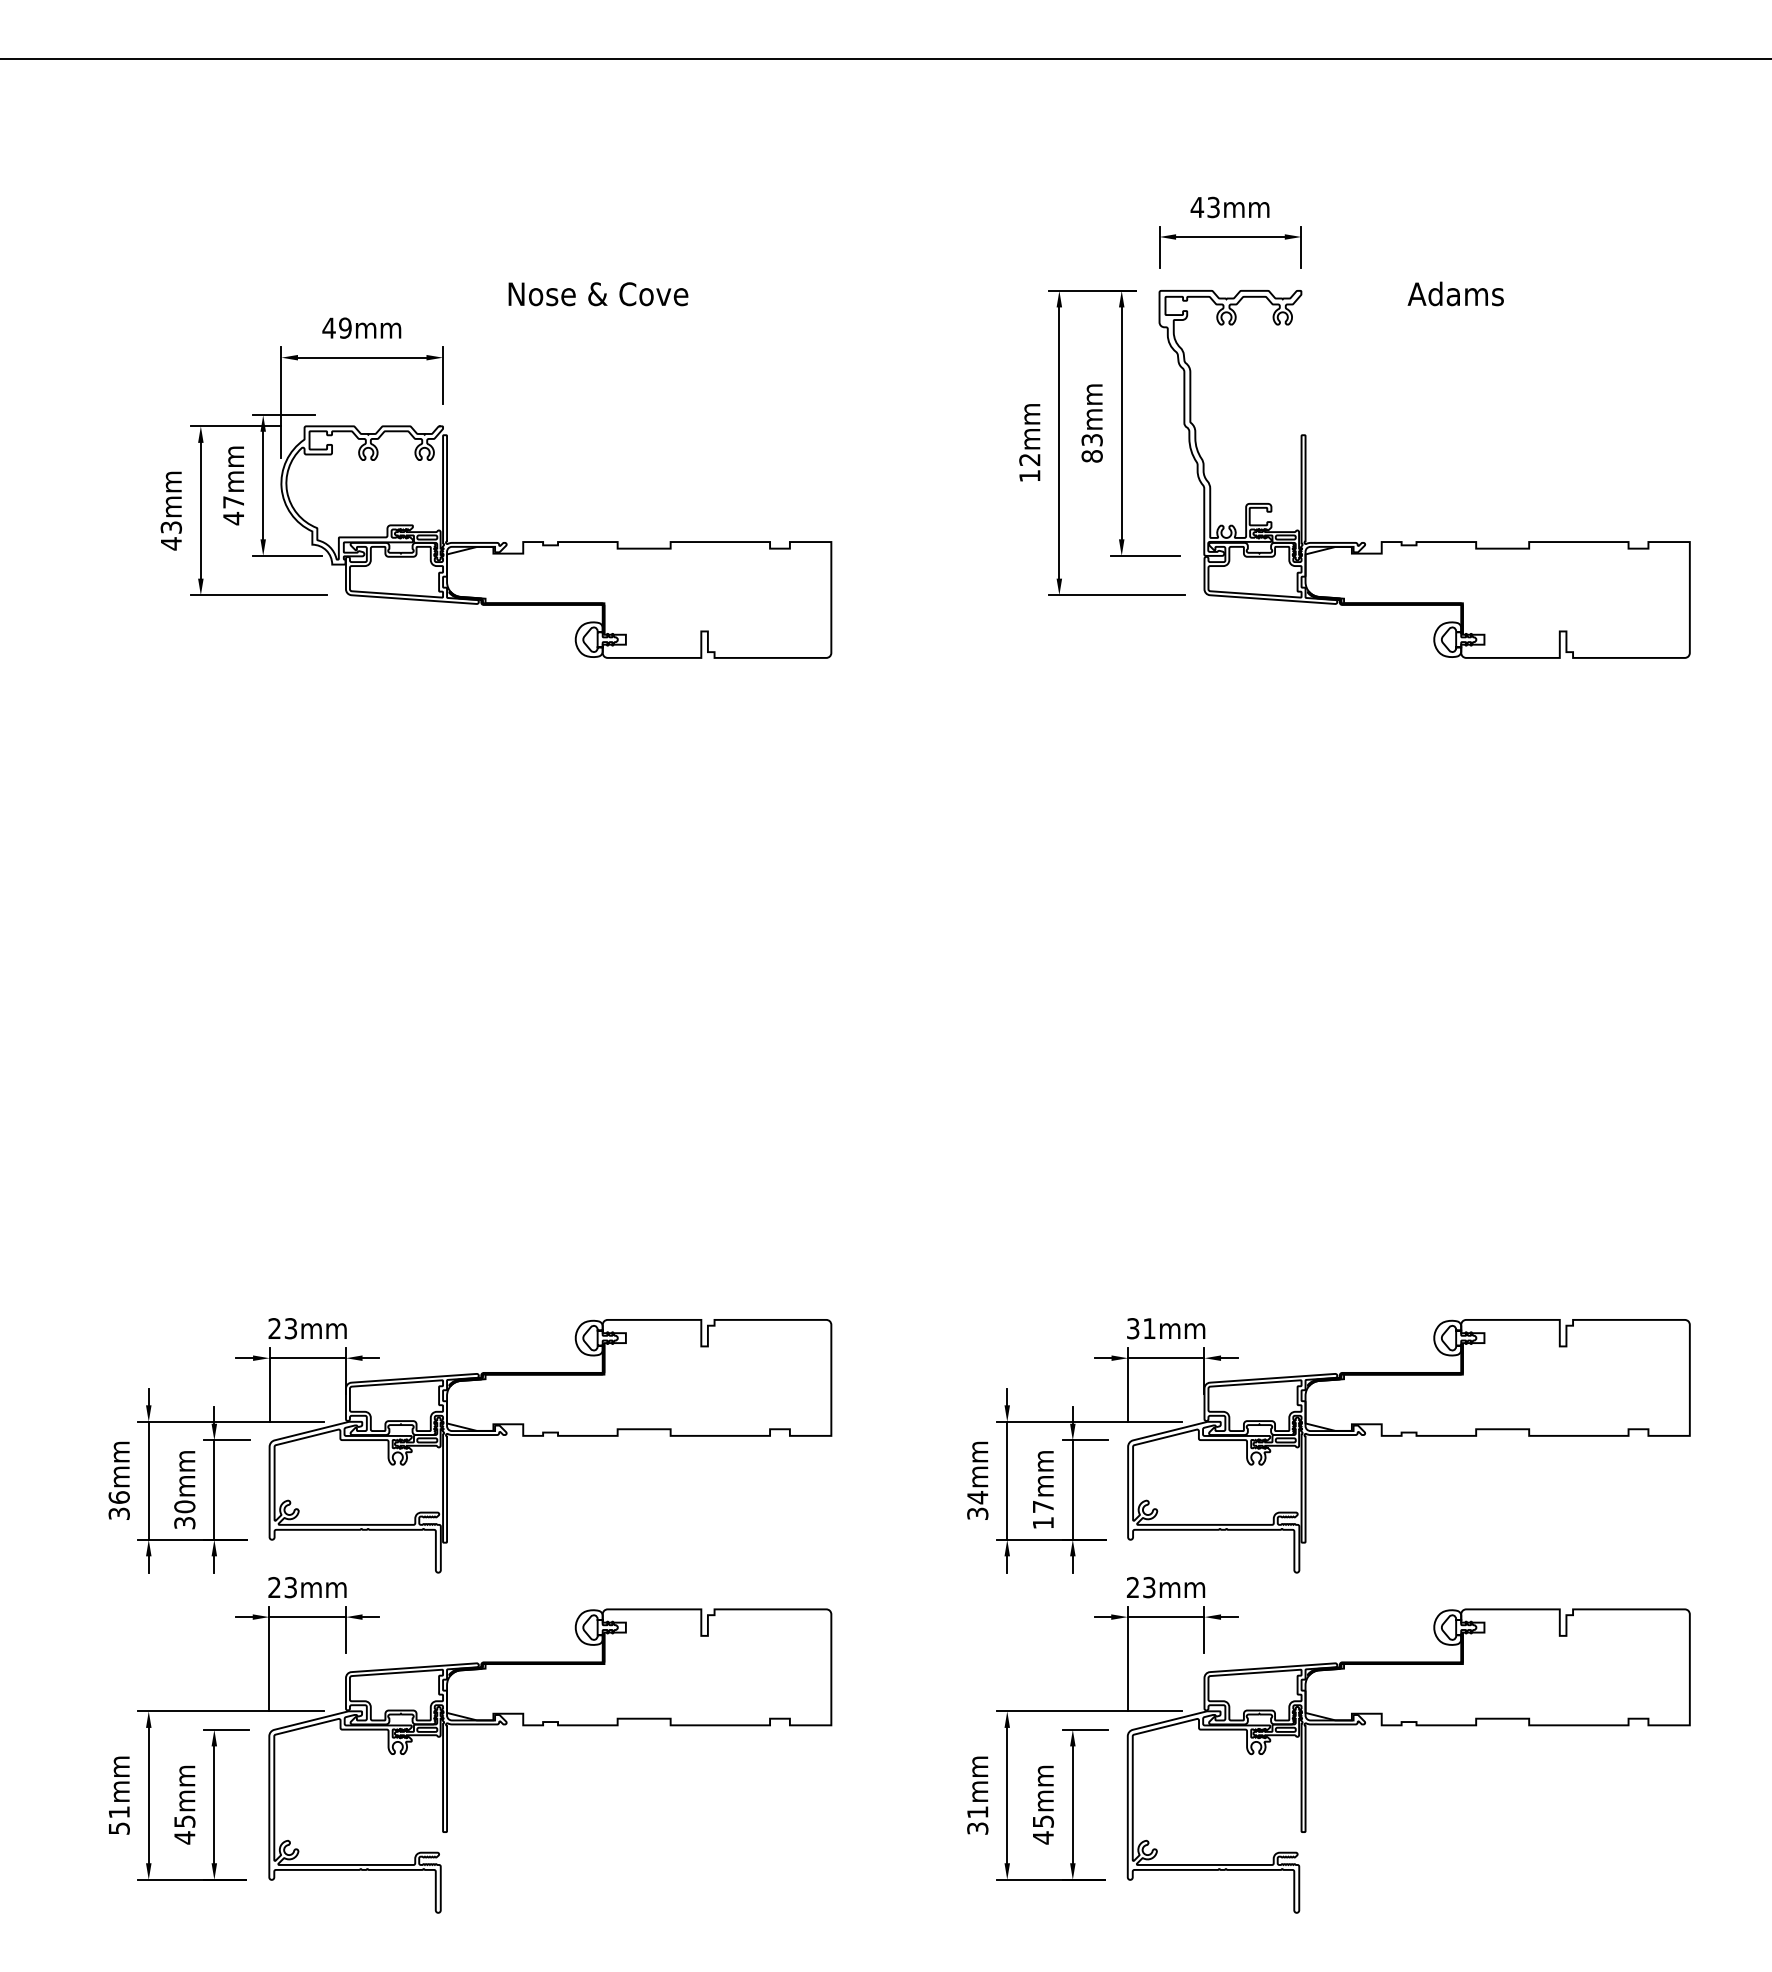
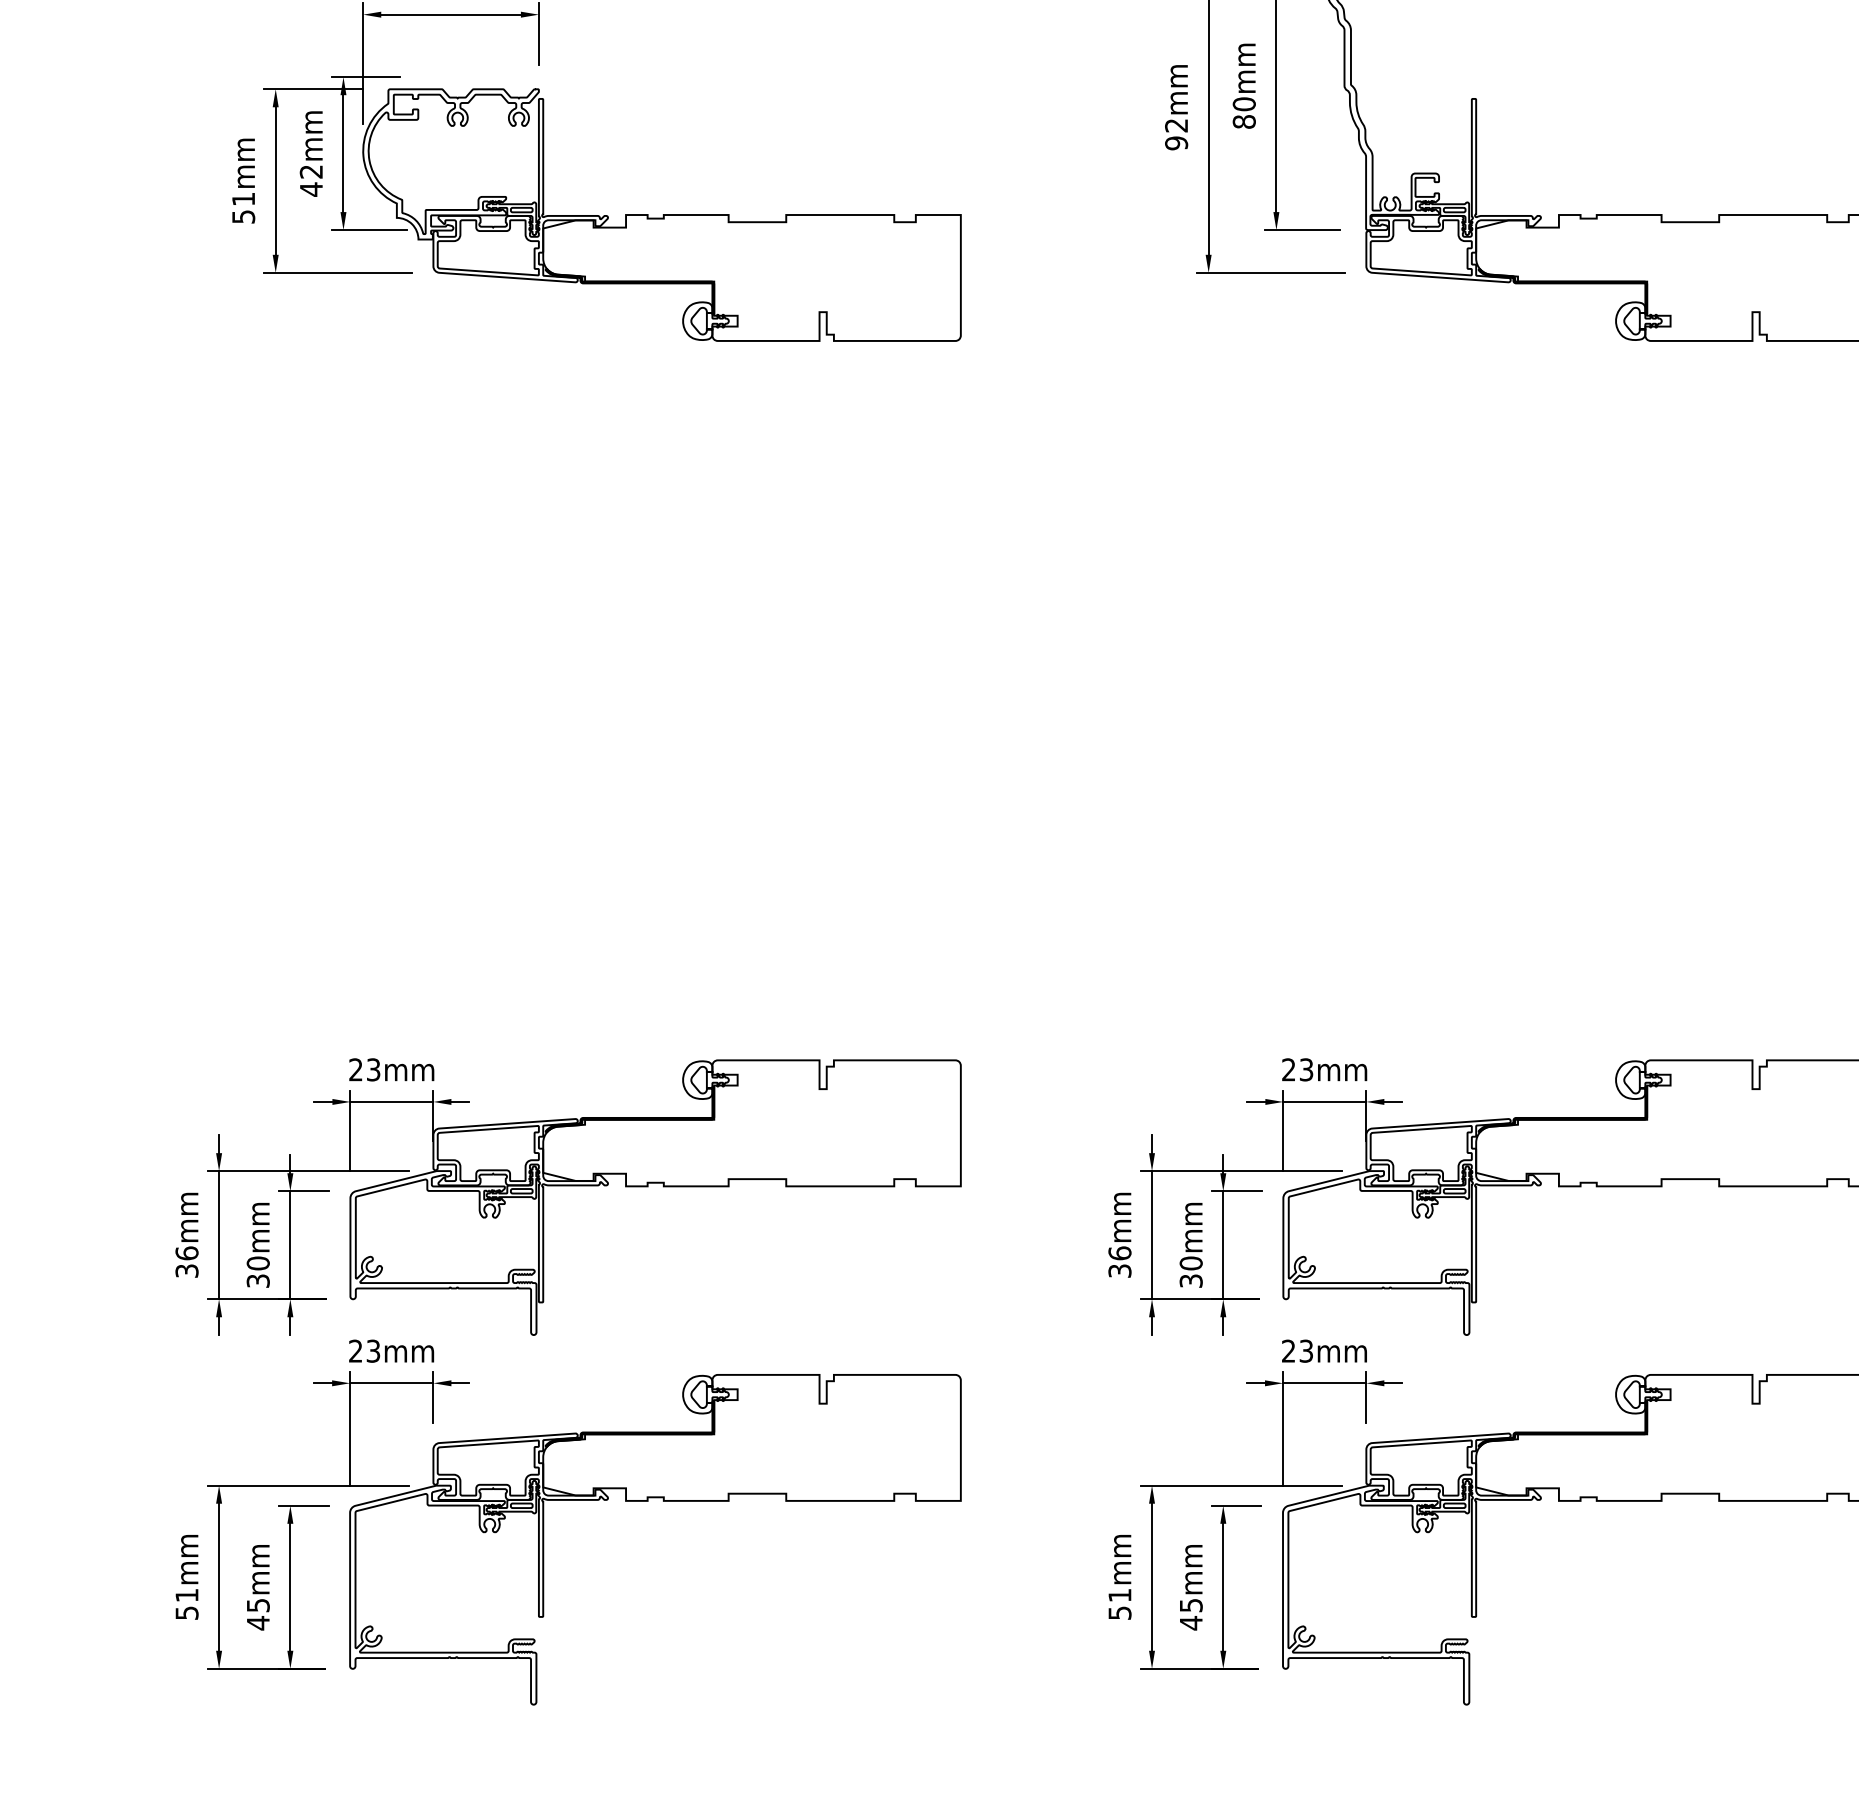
text: (1091, 439) -> (1243, 103), 83mm -> 80mm
text: (1029, 475) -> (1176, 142), 12mm -> 92mm
text: (233, 502) -> (311, 172), 47mm -> 42mm
text: (170, 535) -> (242, 207), 43mm -> 51mm
text: (1141, 1328) -> (1297, 1069), 31mm -> 23mm
text: (977, 1497) -> (1119, 1253), 34mm -> 36mm
text: (1042, 1514) -> (1190, 1271), 17mm -> 30mm
text: (977, 1828) -> (1119, 1613), 31mm -> 51mm

